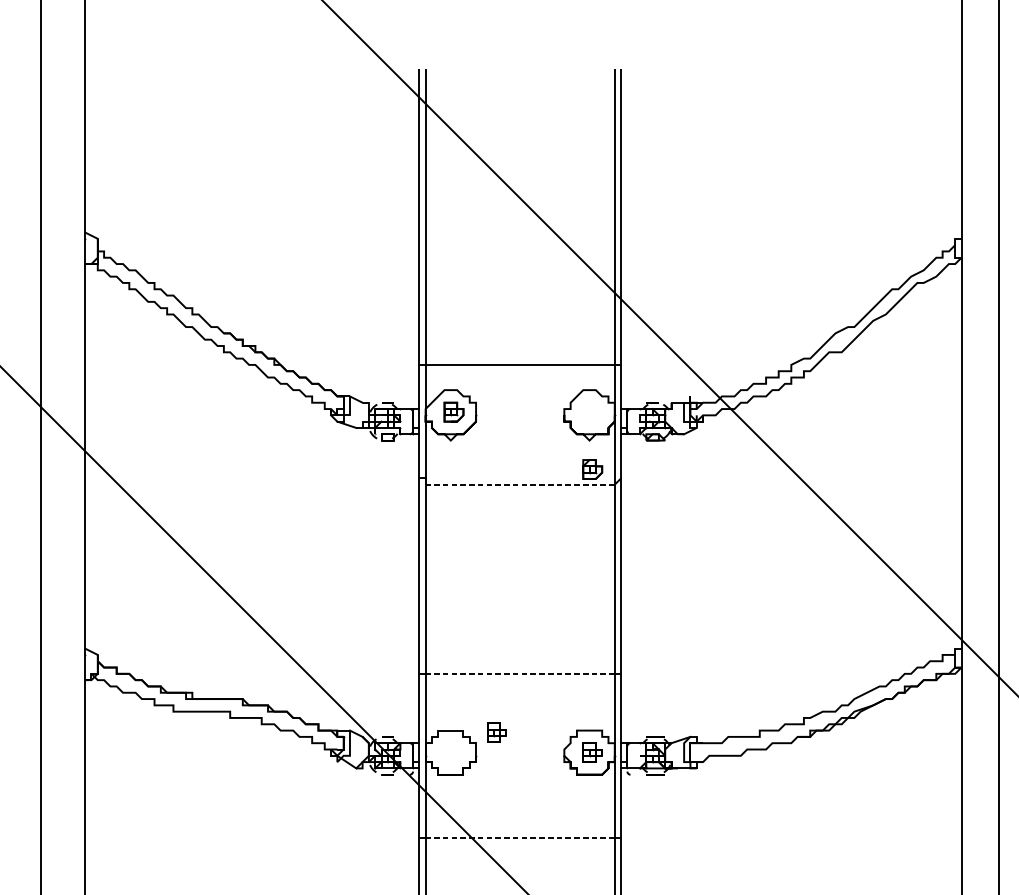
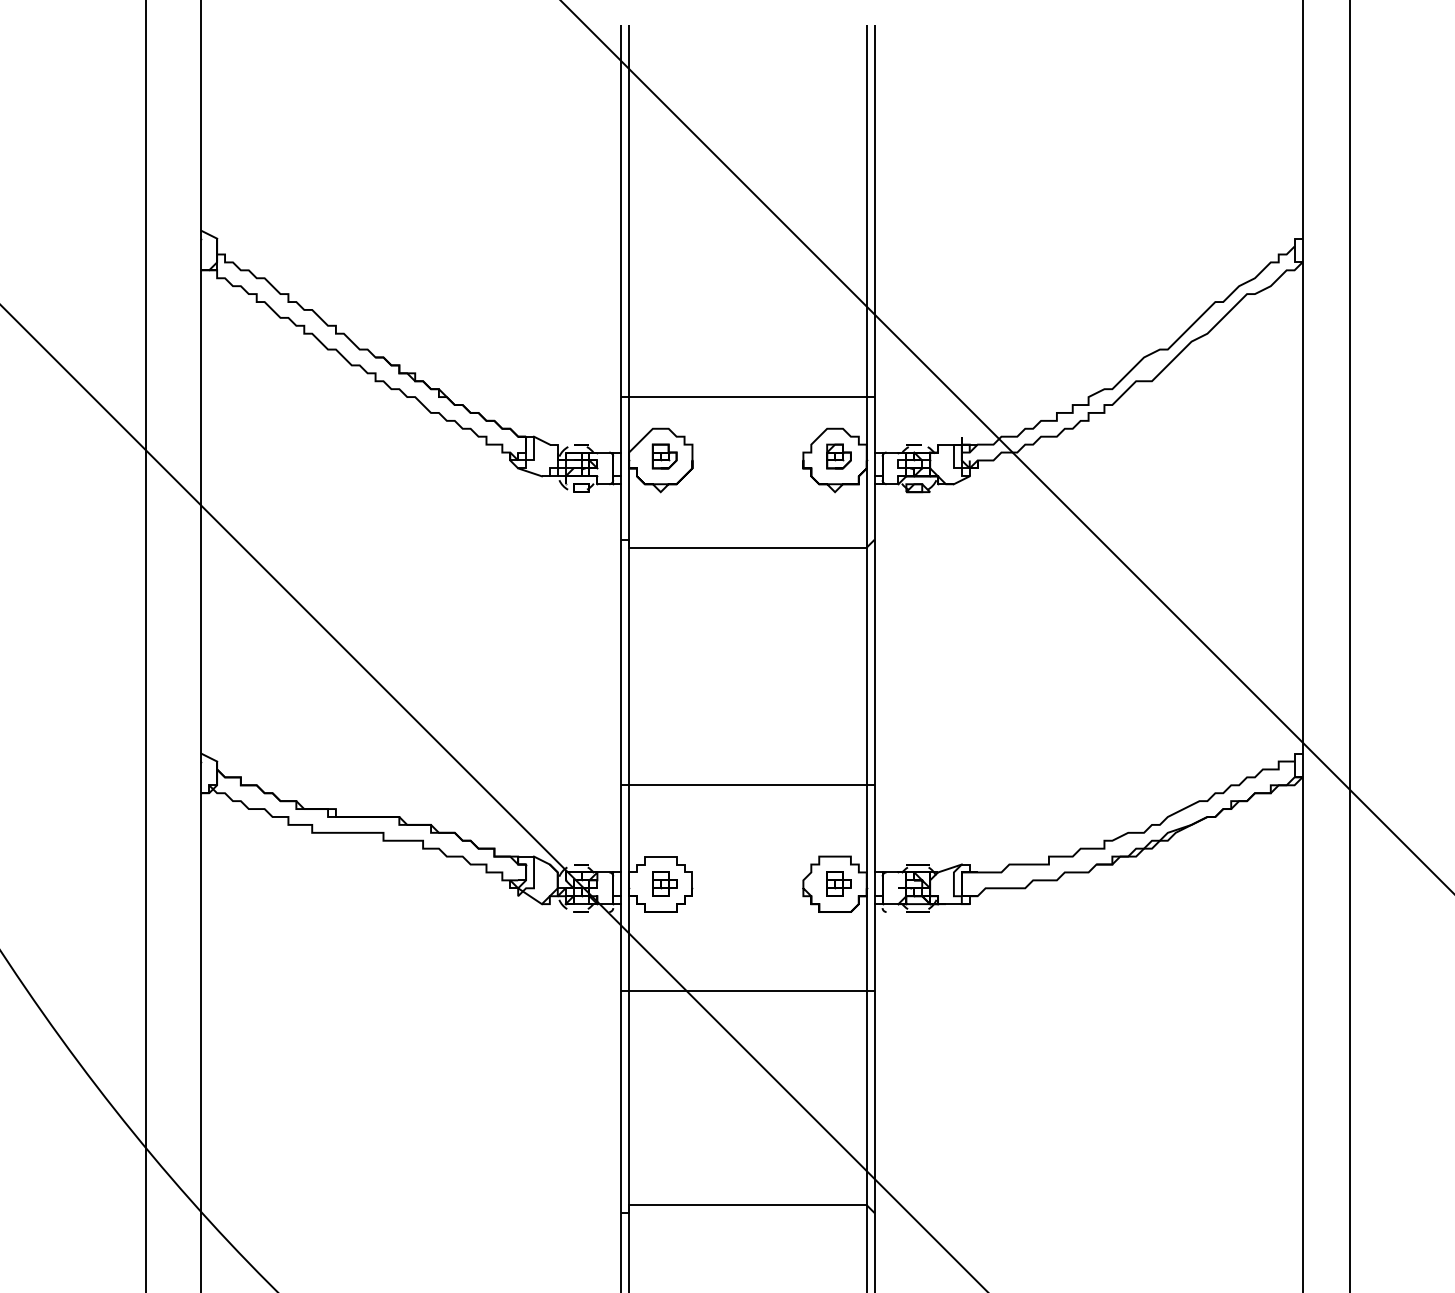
part: (592, 469) -> (838, 456), moved
line: (519, 484) -> (747, 547), dashed -> solid
line: (519, 674) -> (747, 785), dashed -> solid
part: (496, 732) -> (664, 883), moved
line: (519, 837) -> (747, 991), dashed -> solid

